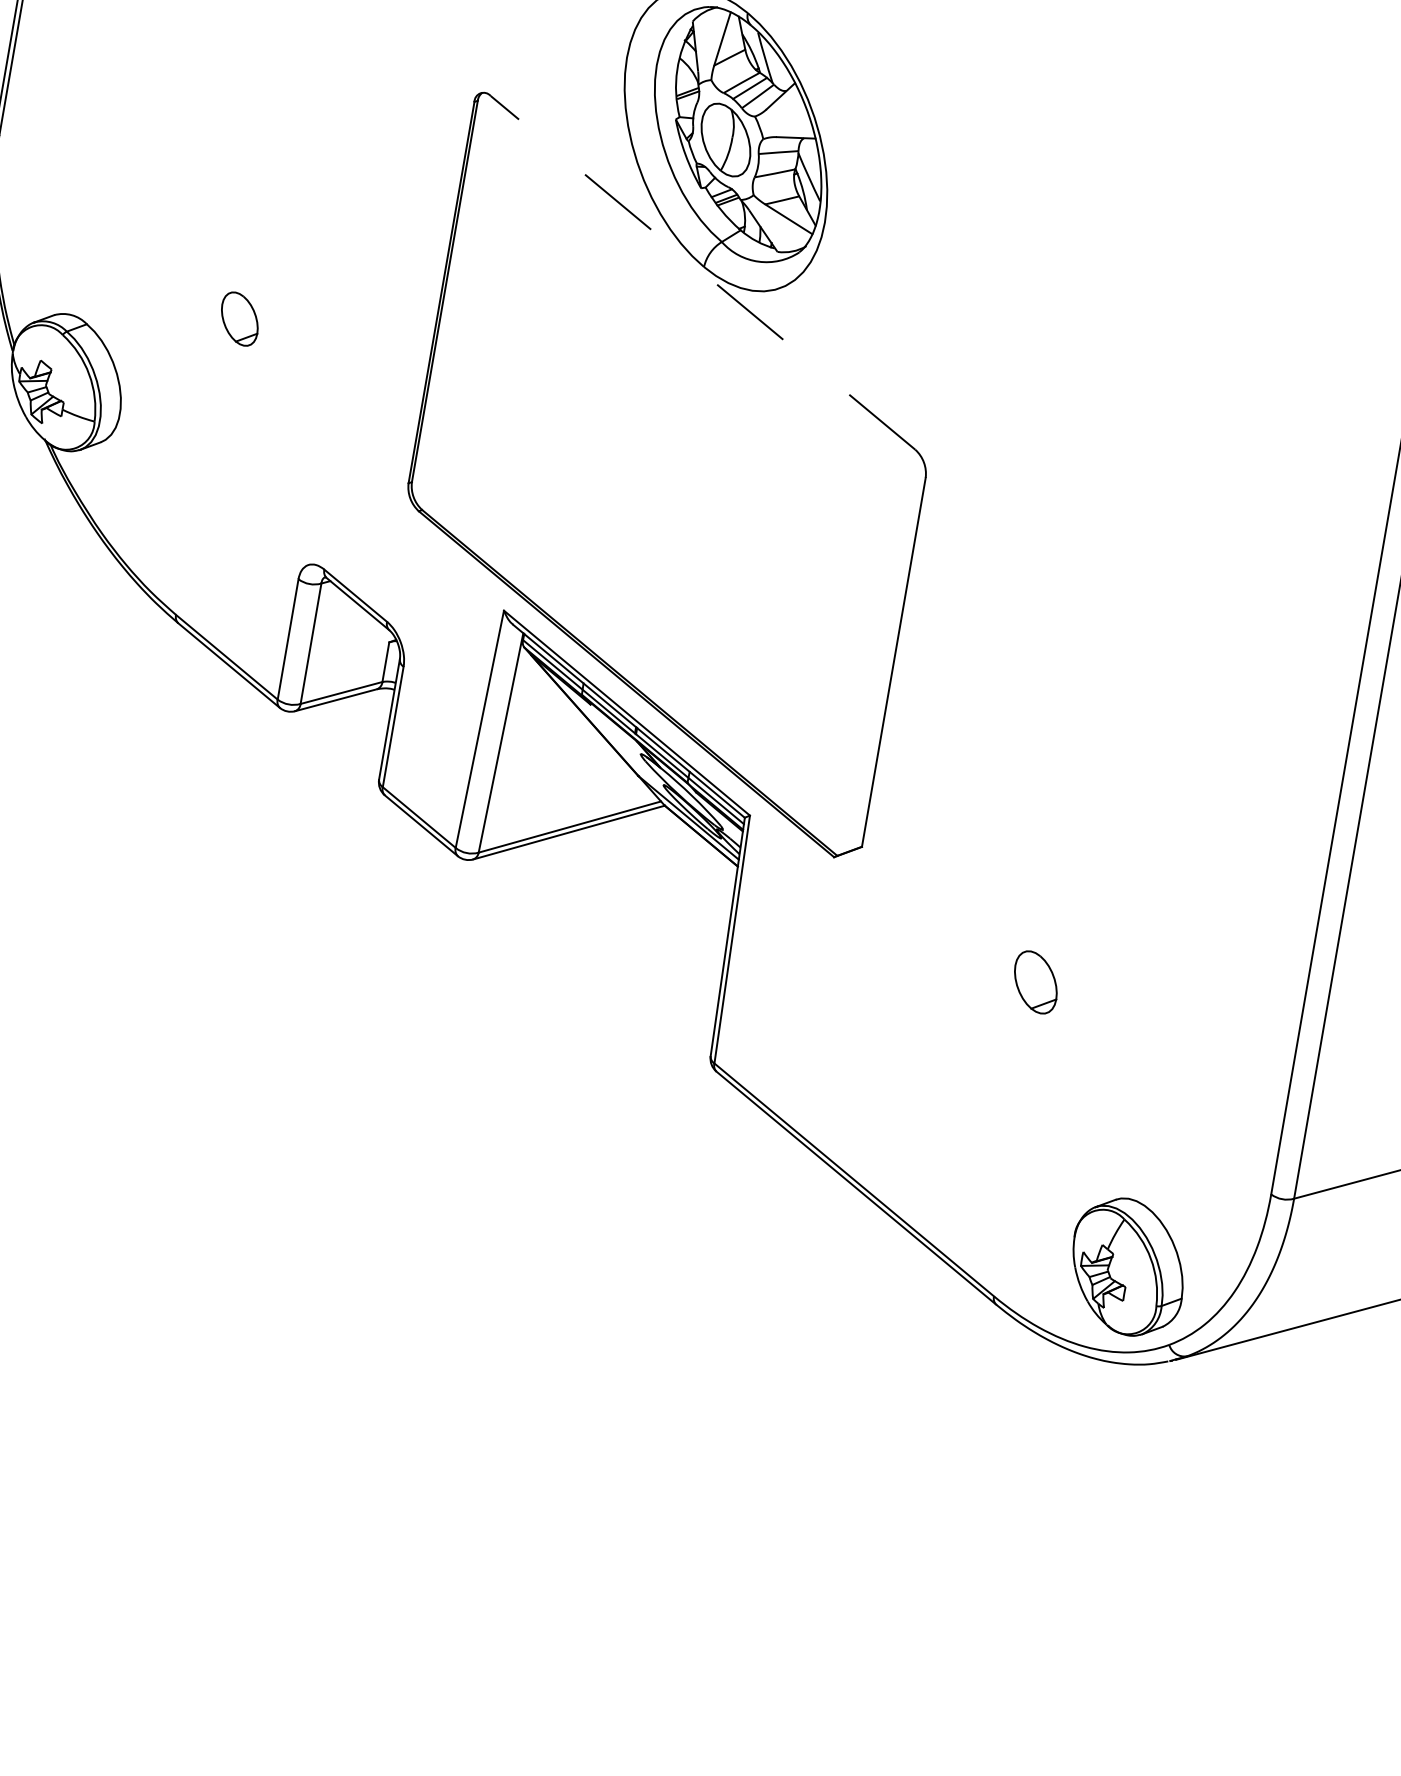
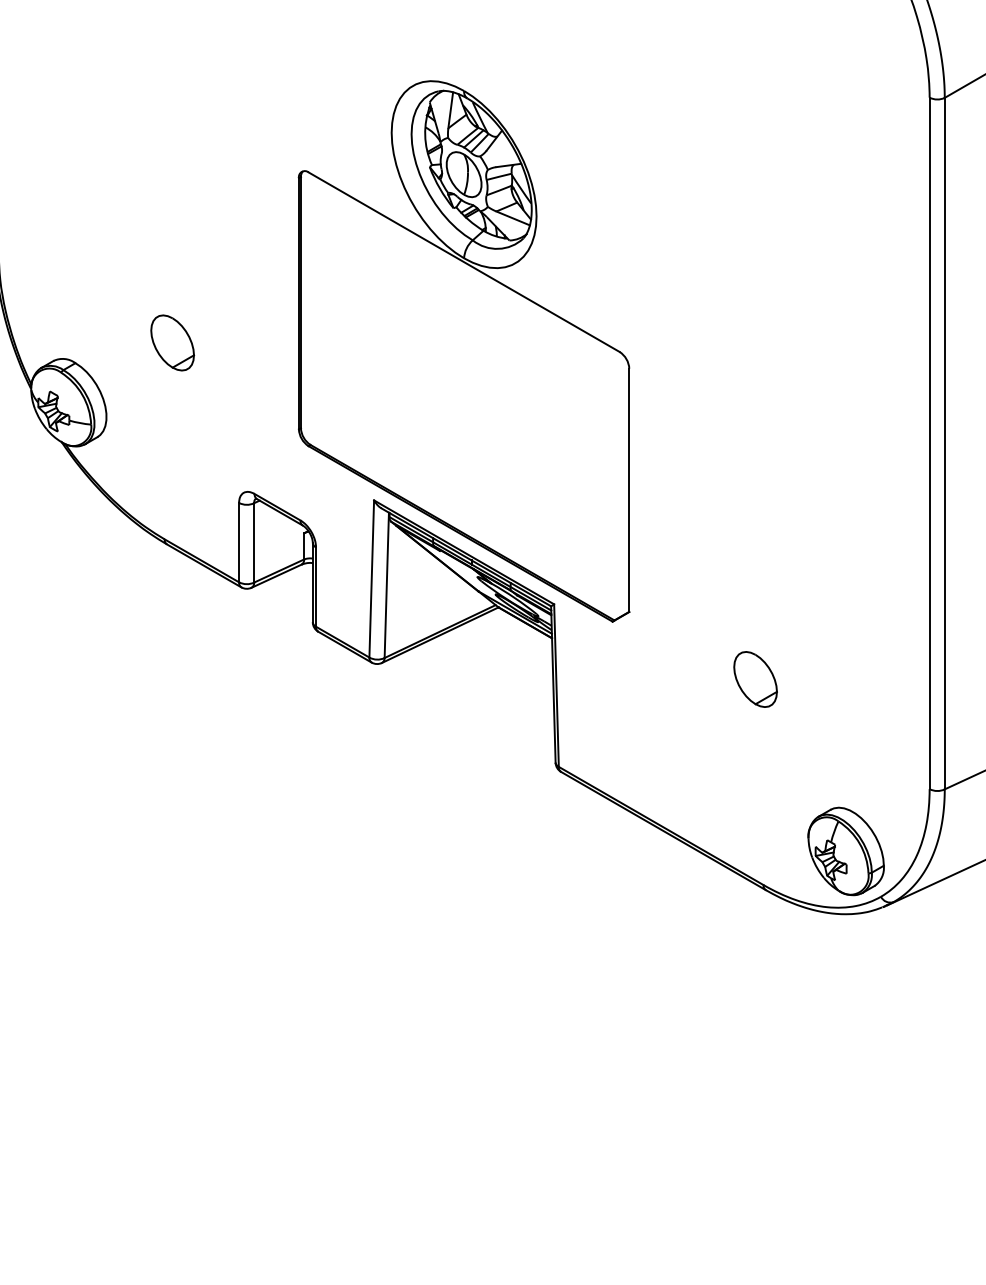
line: (703, 273) -> (464, 262), dashed -> solid
part: (239, 318) -> (172, 342), size x1.67
part: (1035, 982) -> (755, 679), size x1.43

